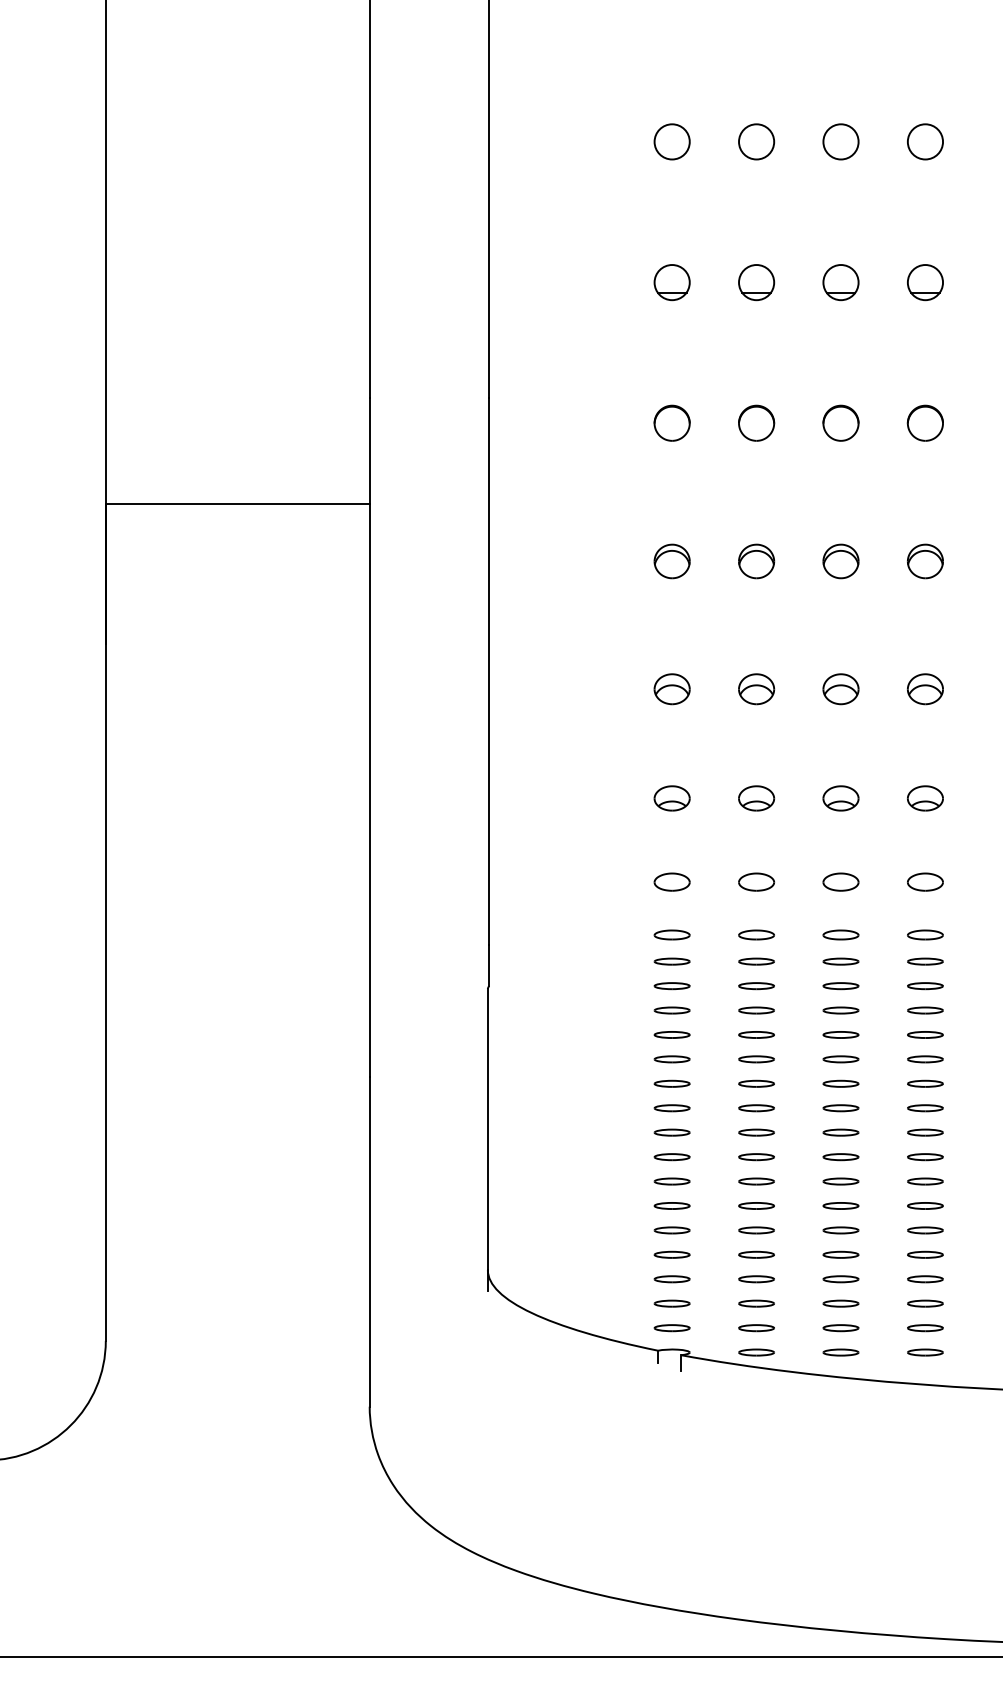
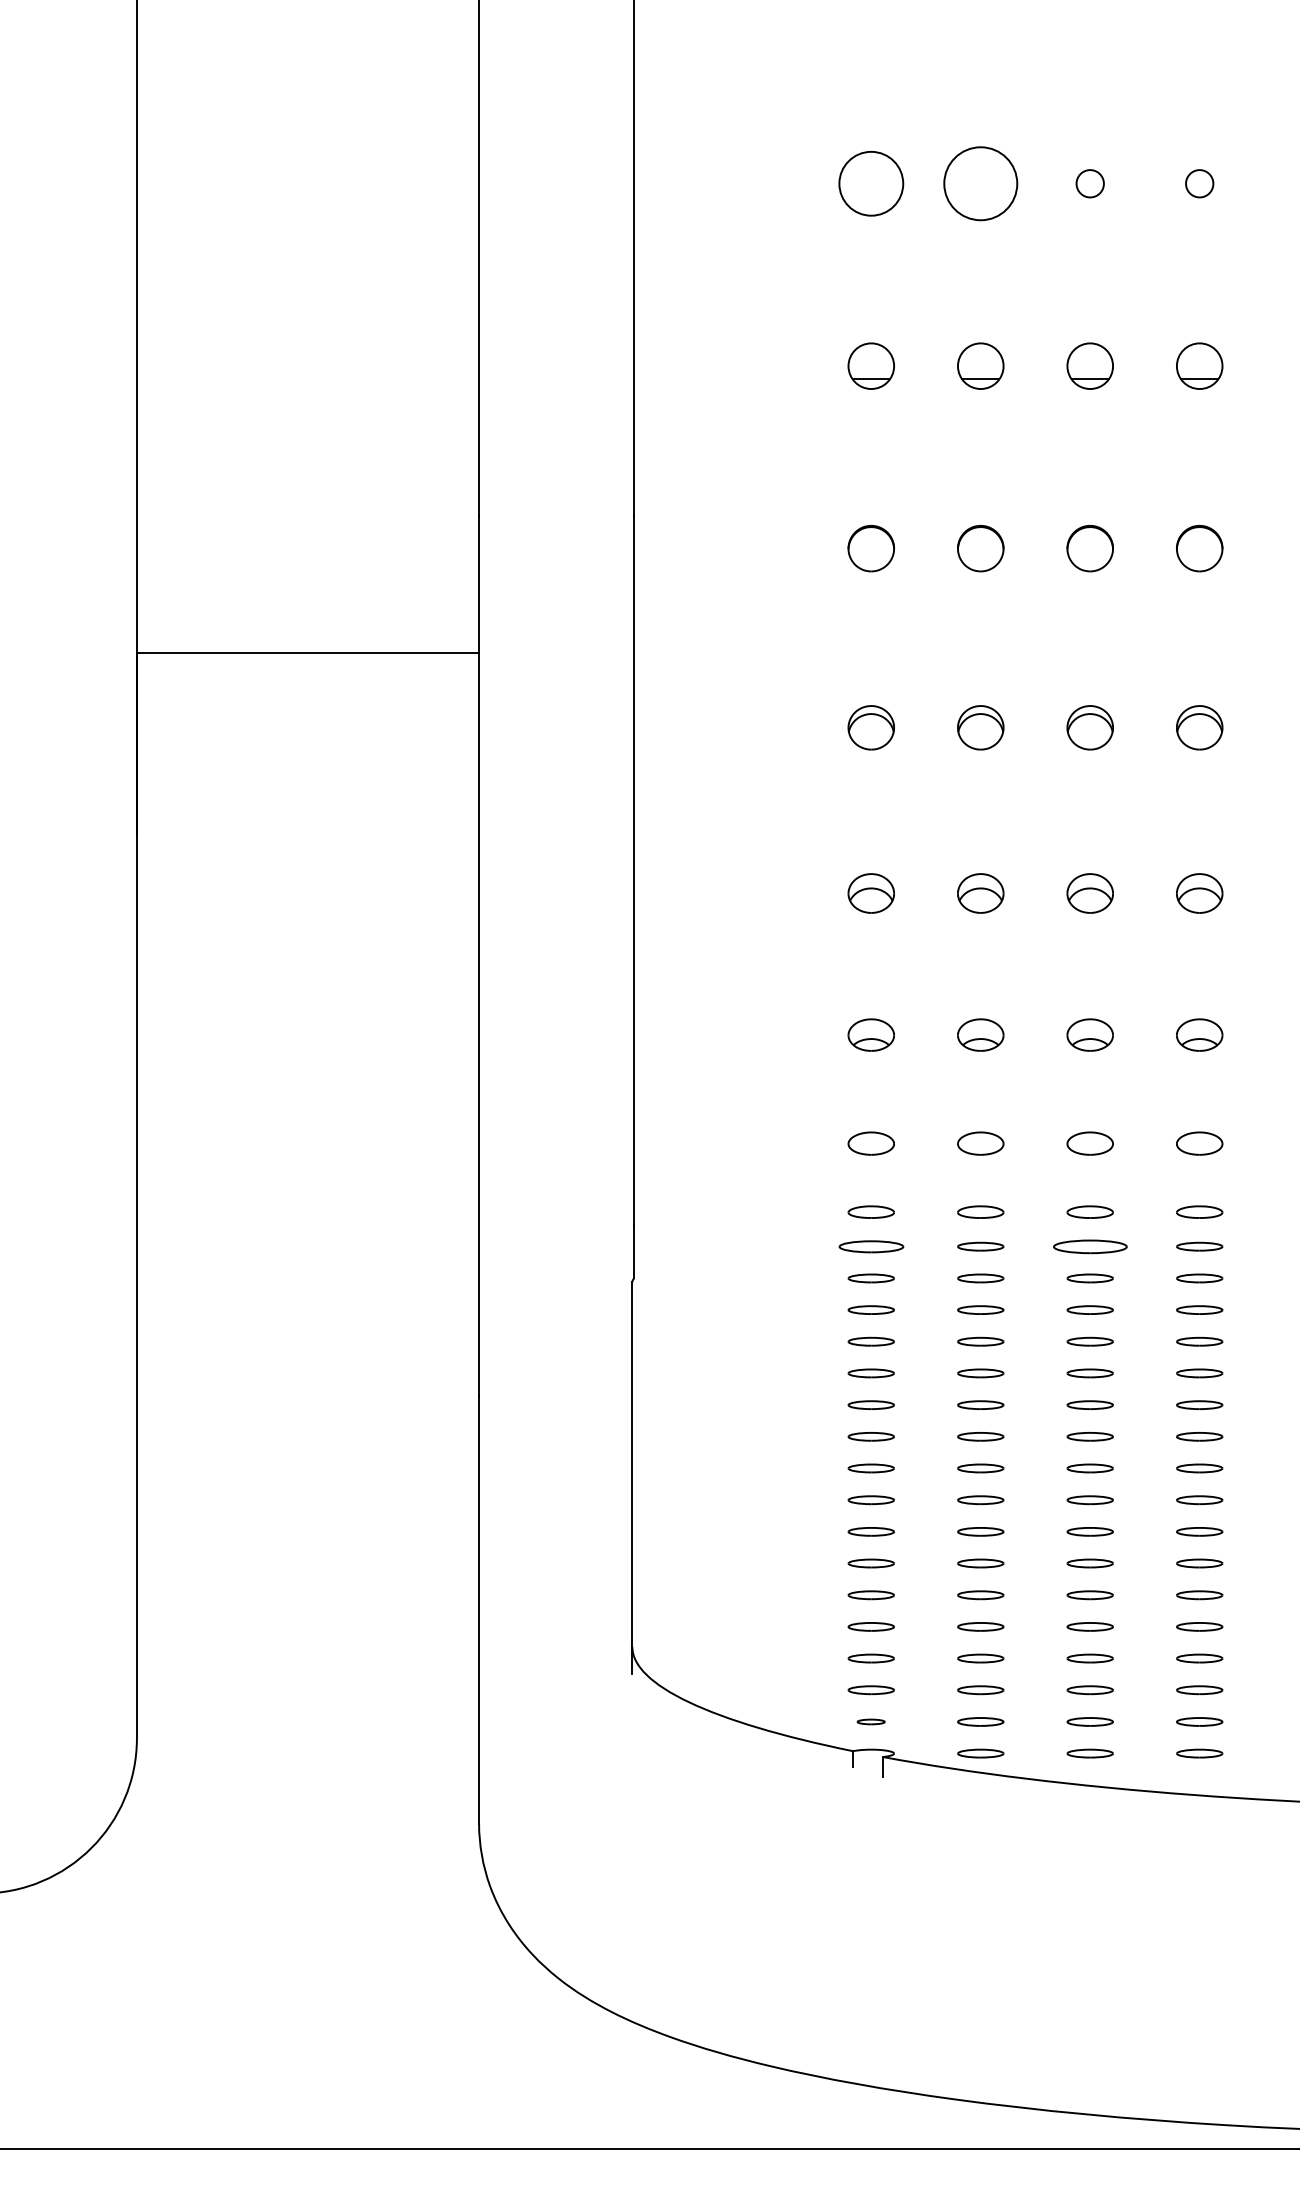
circle: (672, 141) -> (871, 183), size x1.4
circle: (756, 141) -> (980, 183), size x1.6
circle: (841, 141) -> (1090, 183), size x0.6
circle: (925, 141) -> (1199, 183), size x0.6
part: (671, 961) -> (870, 1246), size x1.4
part: (840, 961) -> (1089, 1246), size x1.6
part: (671, 1327) -> (870, 1721), size x0.6

